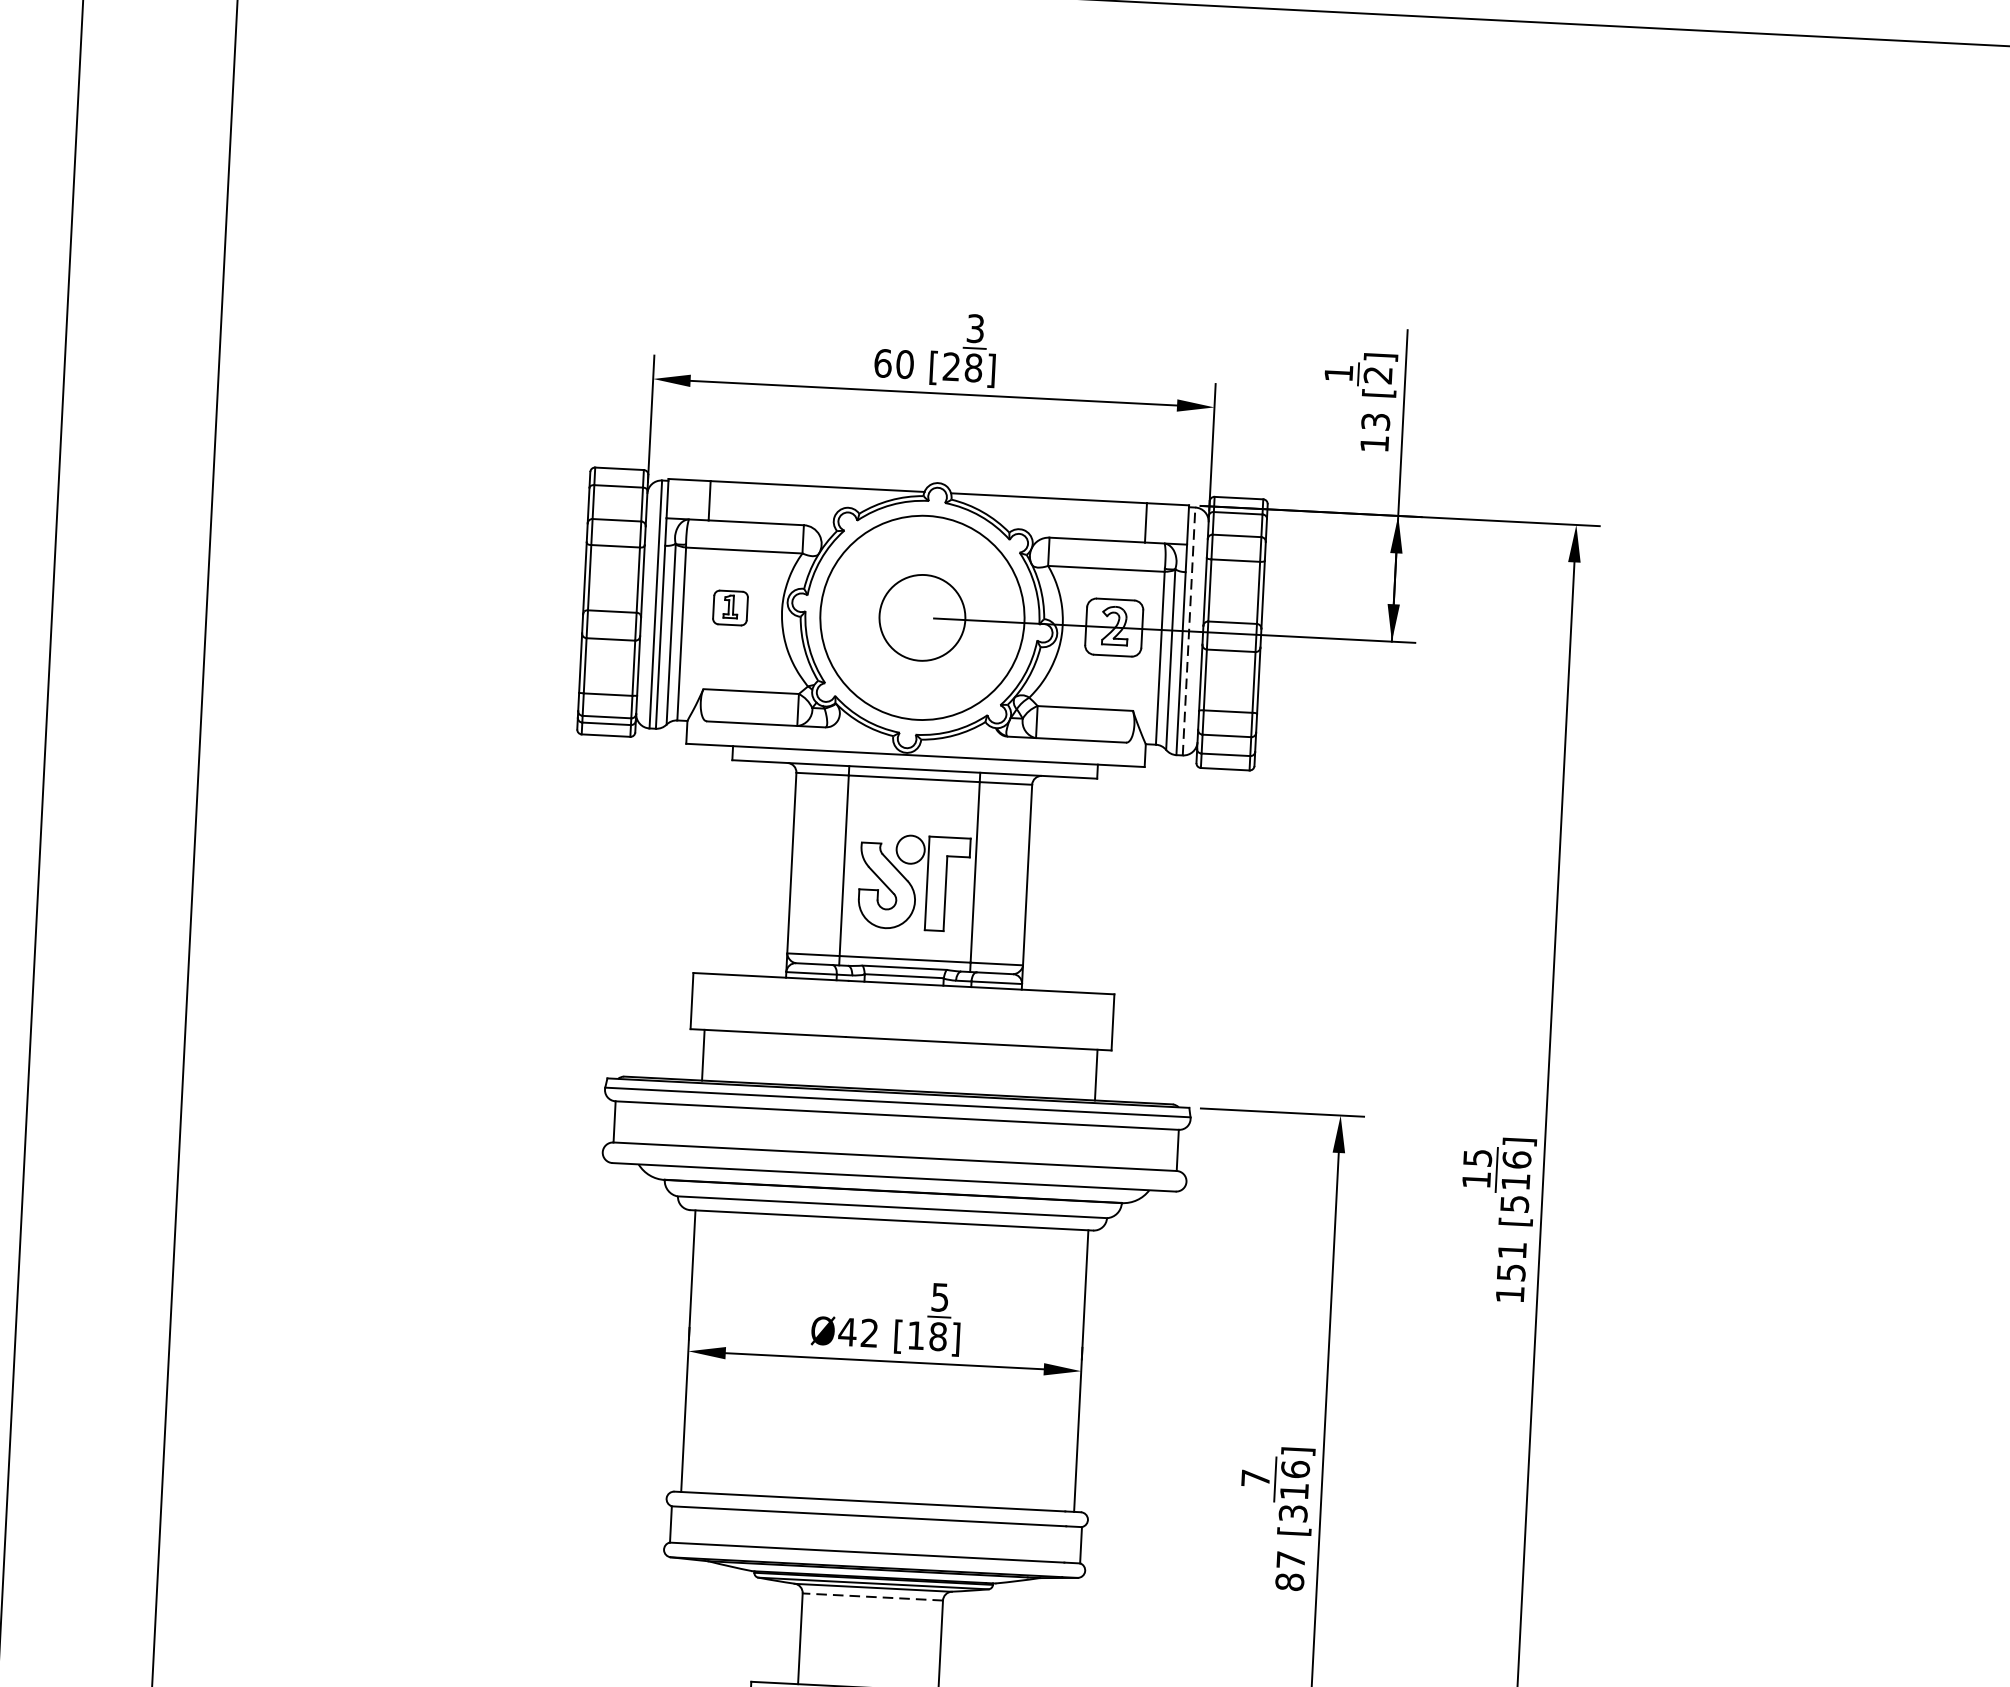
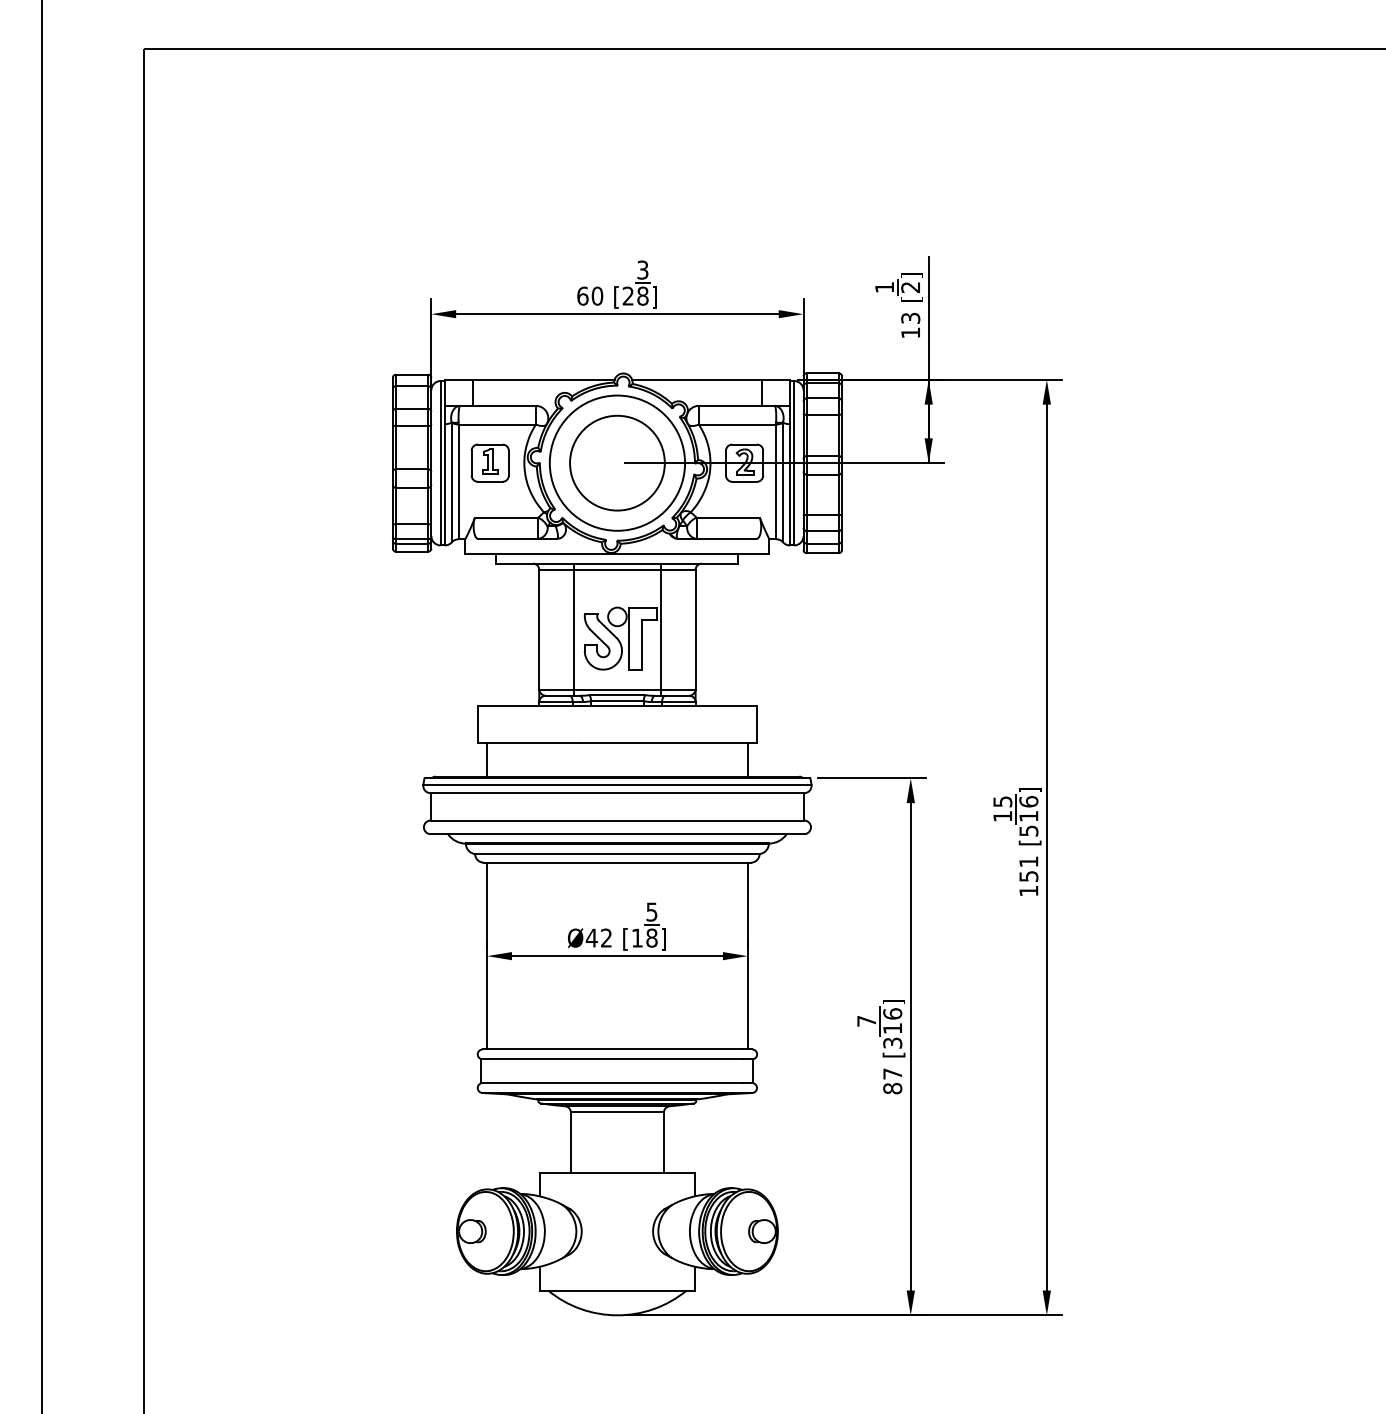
part: (729, 607) -> (489, 462), size x1.67
circle: (922, 616) -> (617, 462), size x1.67
line: (1189, 630) -> (794, 462), dashed -> solid
line: (872, 1597) -> (617, 1112), dashed -> solid

